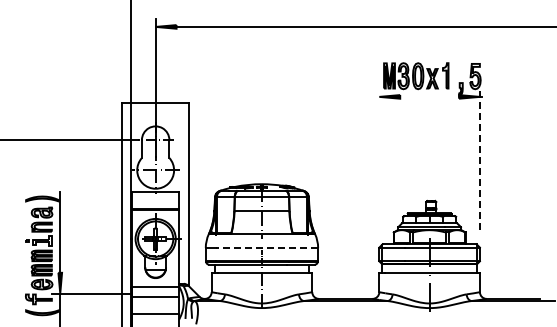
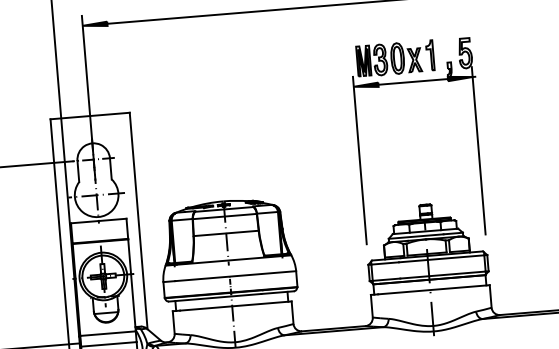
line: (429, 96) -> (413, 81), added
line: (379, 159) -> (360, 160), added
line: (479, 159) -> (478, 151), dashed -> solid
line: (266, 247) -> (235, 275), dashed -> solid

